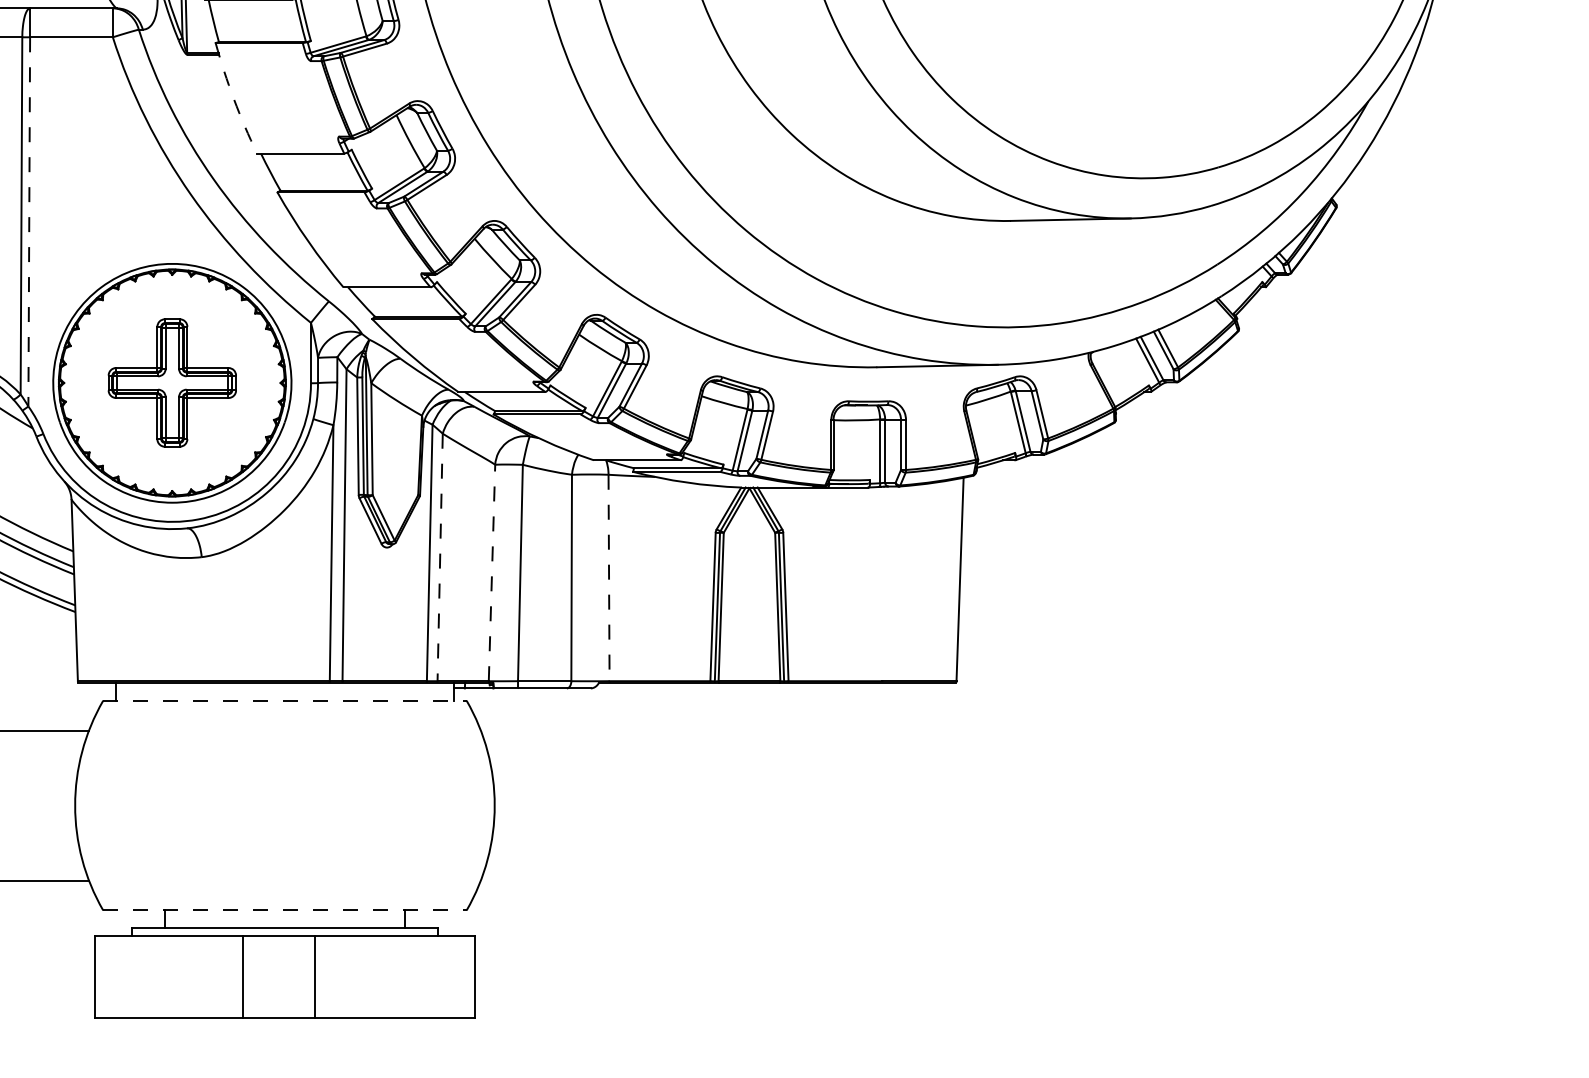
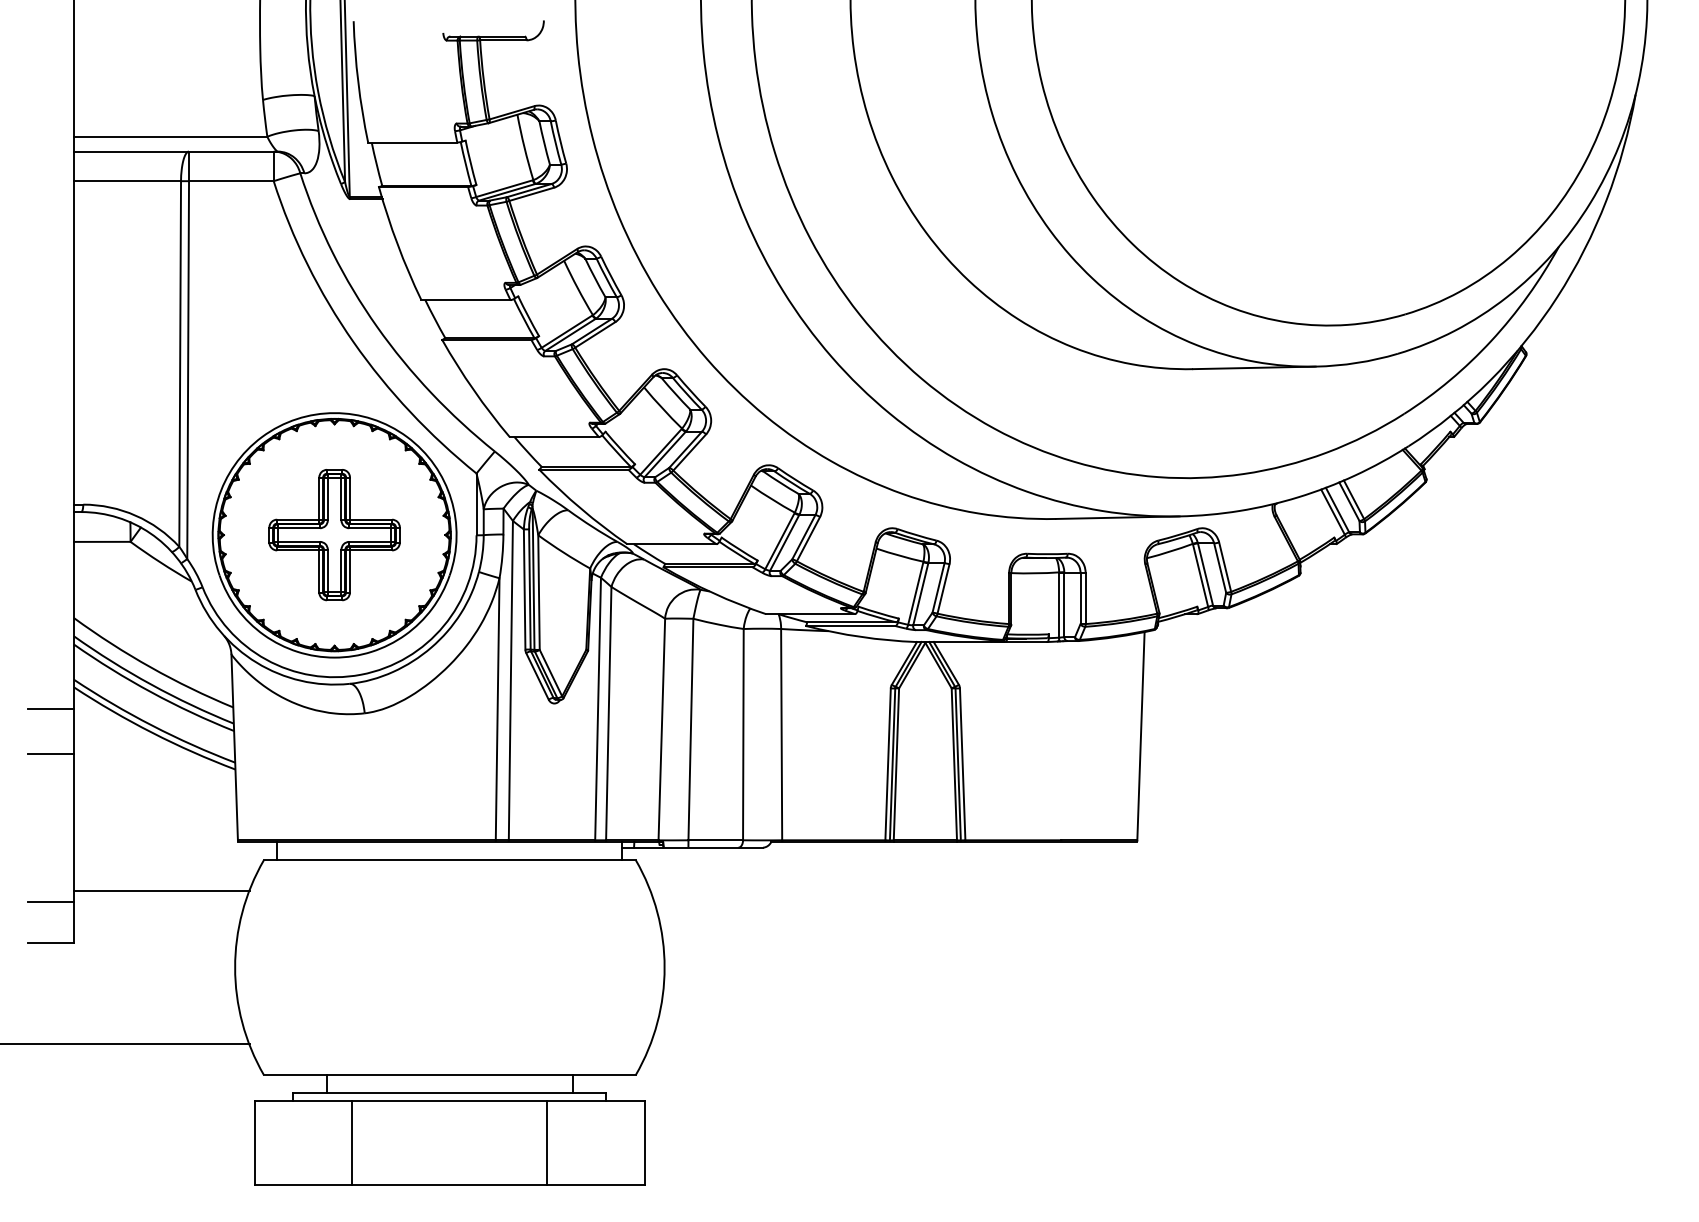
arc: (233, 99) -> (397, 244), dashed -> solid
line: (29, 222) -> (188, 370), dashed -> solid
line: (439, 557) -> (608, 713), dashed -> solid
line: (491, 572) -> (661, 729), dashed -> solid
line: (608, 577) -> (781, 734), dashed -> solid
line: (284, 700) -> (449, 860), dashed -> solid
line: (284, 910) -> (449, 1075), dashed -> solid
line: (242, 977) -> (352, 1143), moved
line: (314, 977) -> (547, 1143), moved

